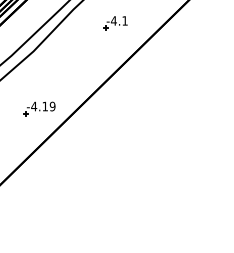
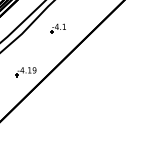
part: (114, 23) -> (57, 28), moved

